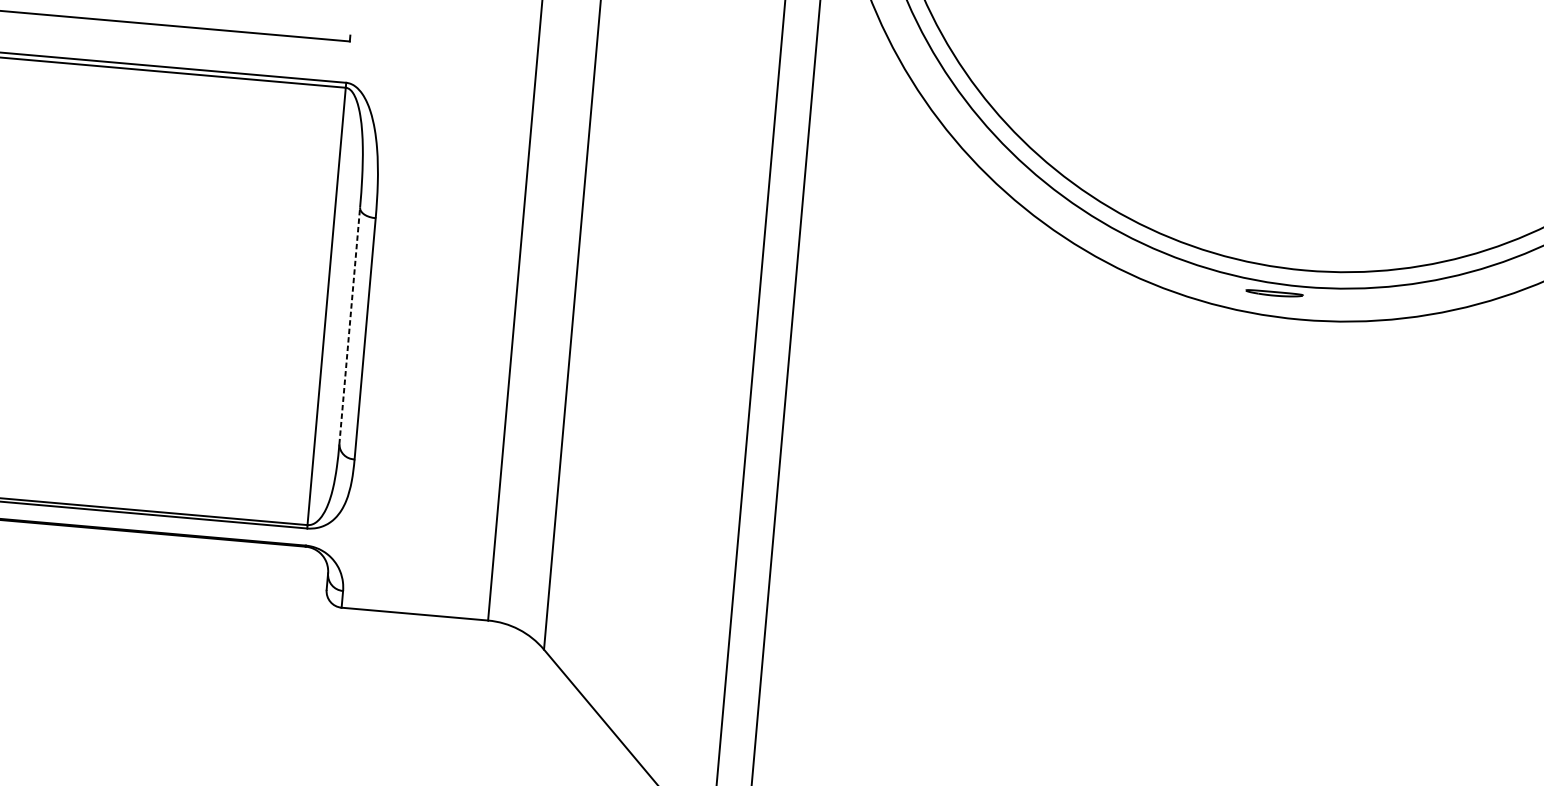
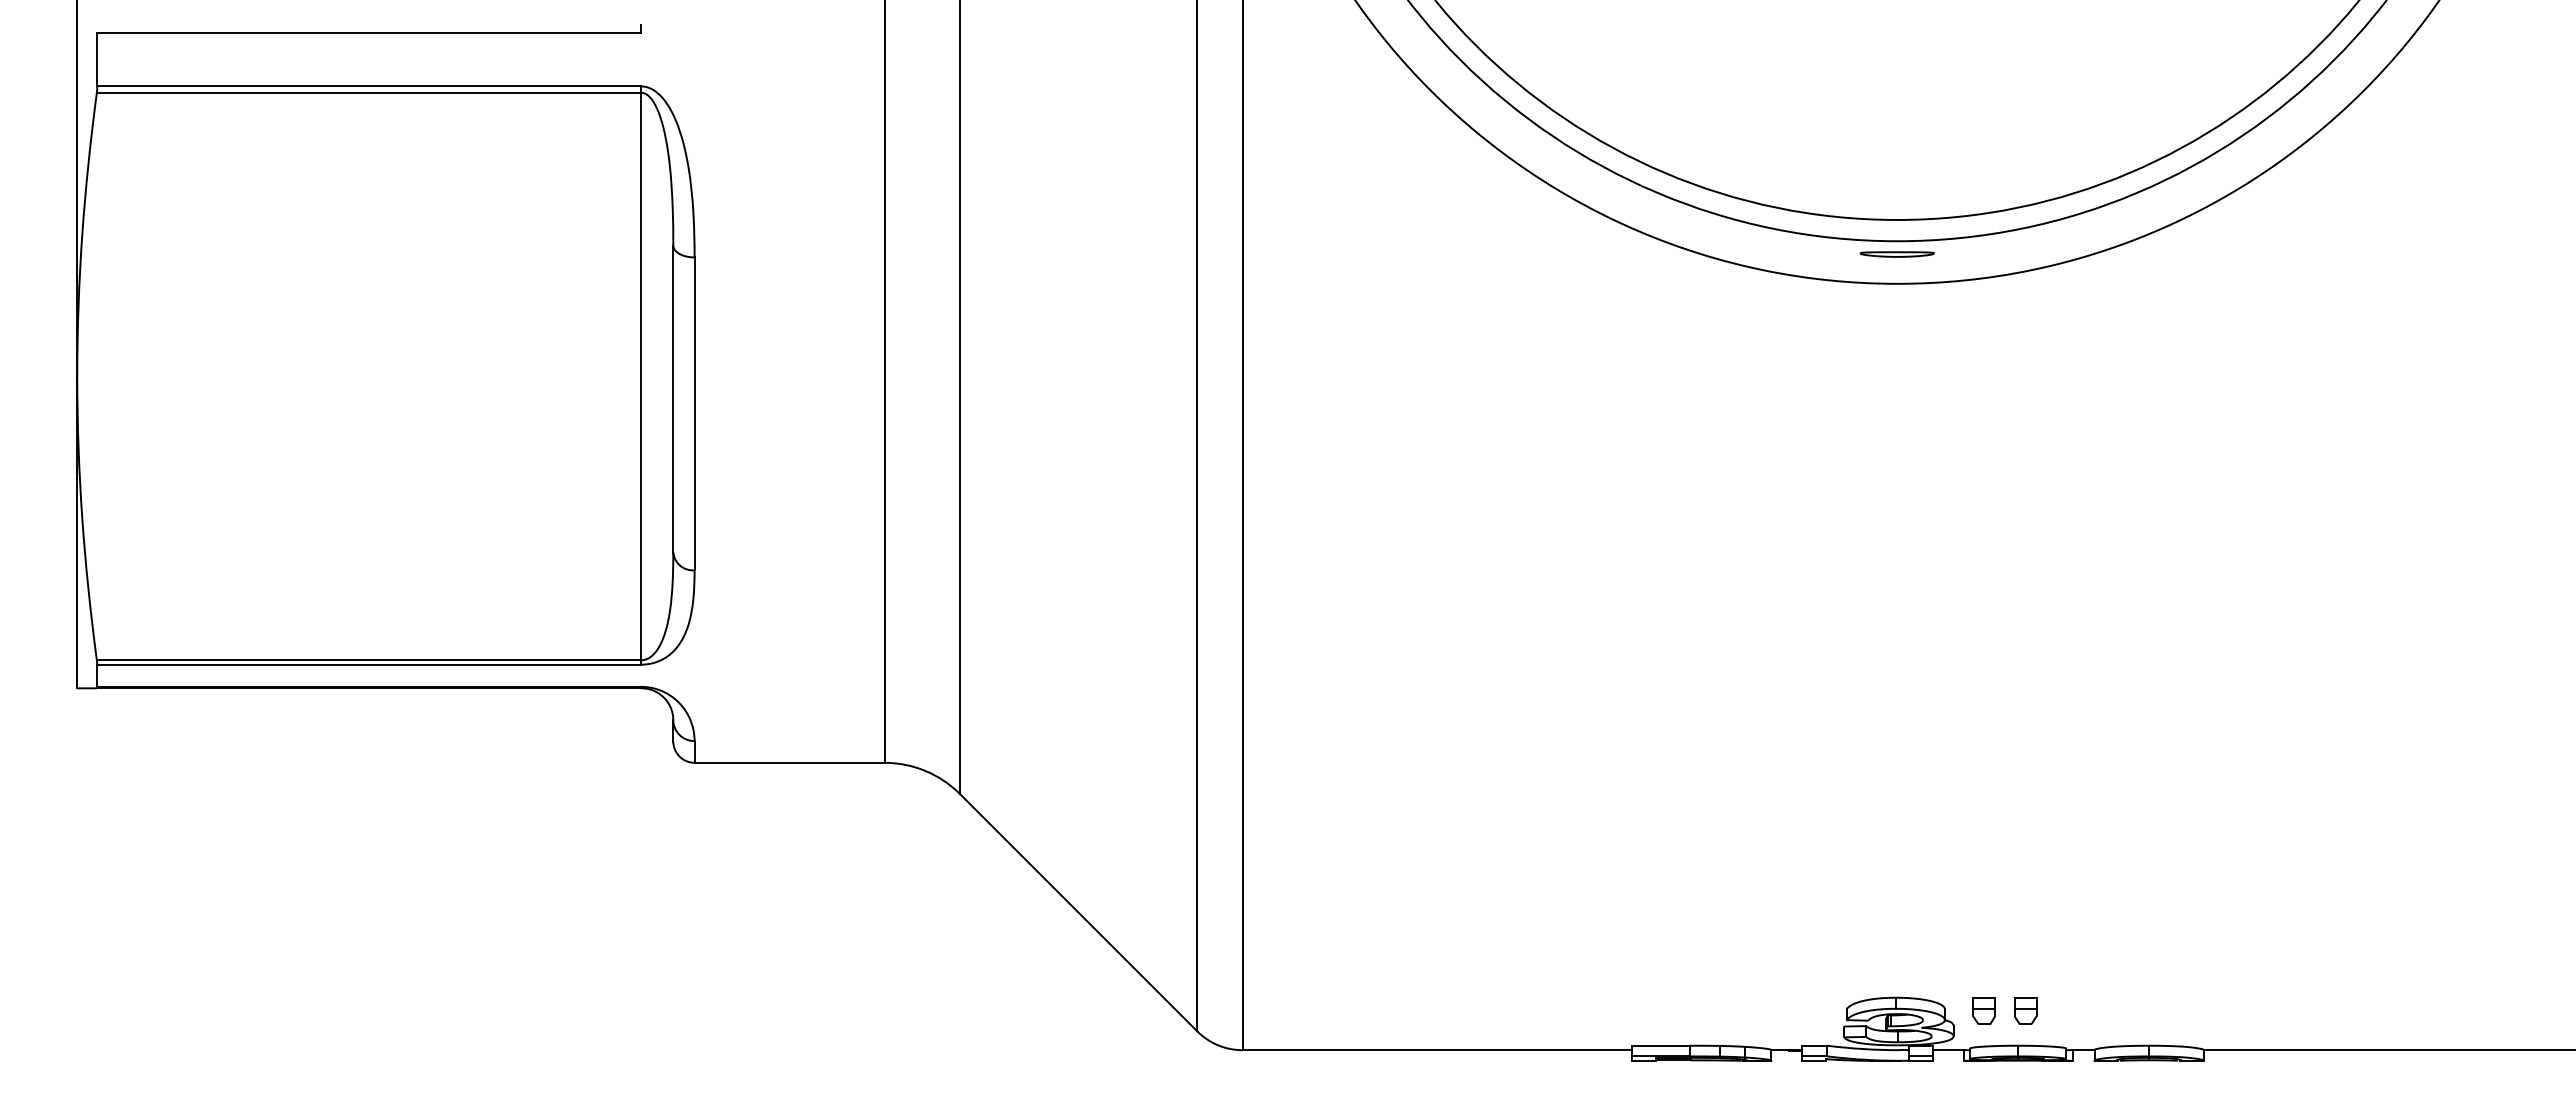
part: (1274, 293) -> (1897, 254), moved
line: (349, 326) -> (673, 399), dashed -> solid

